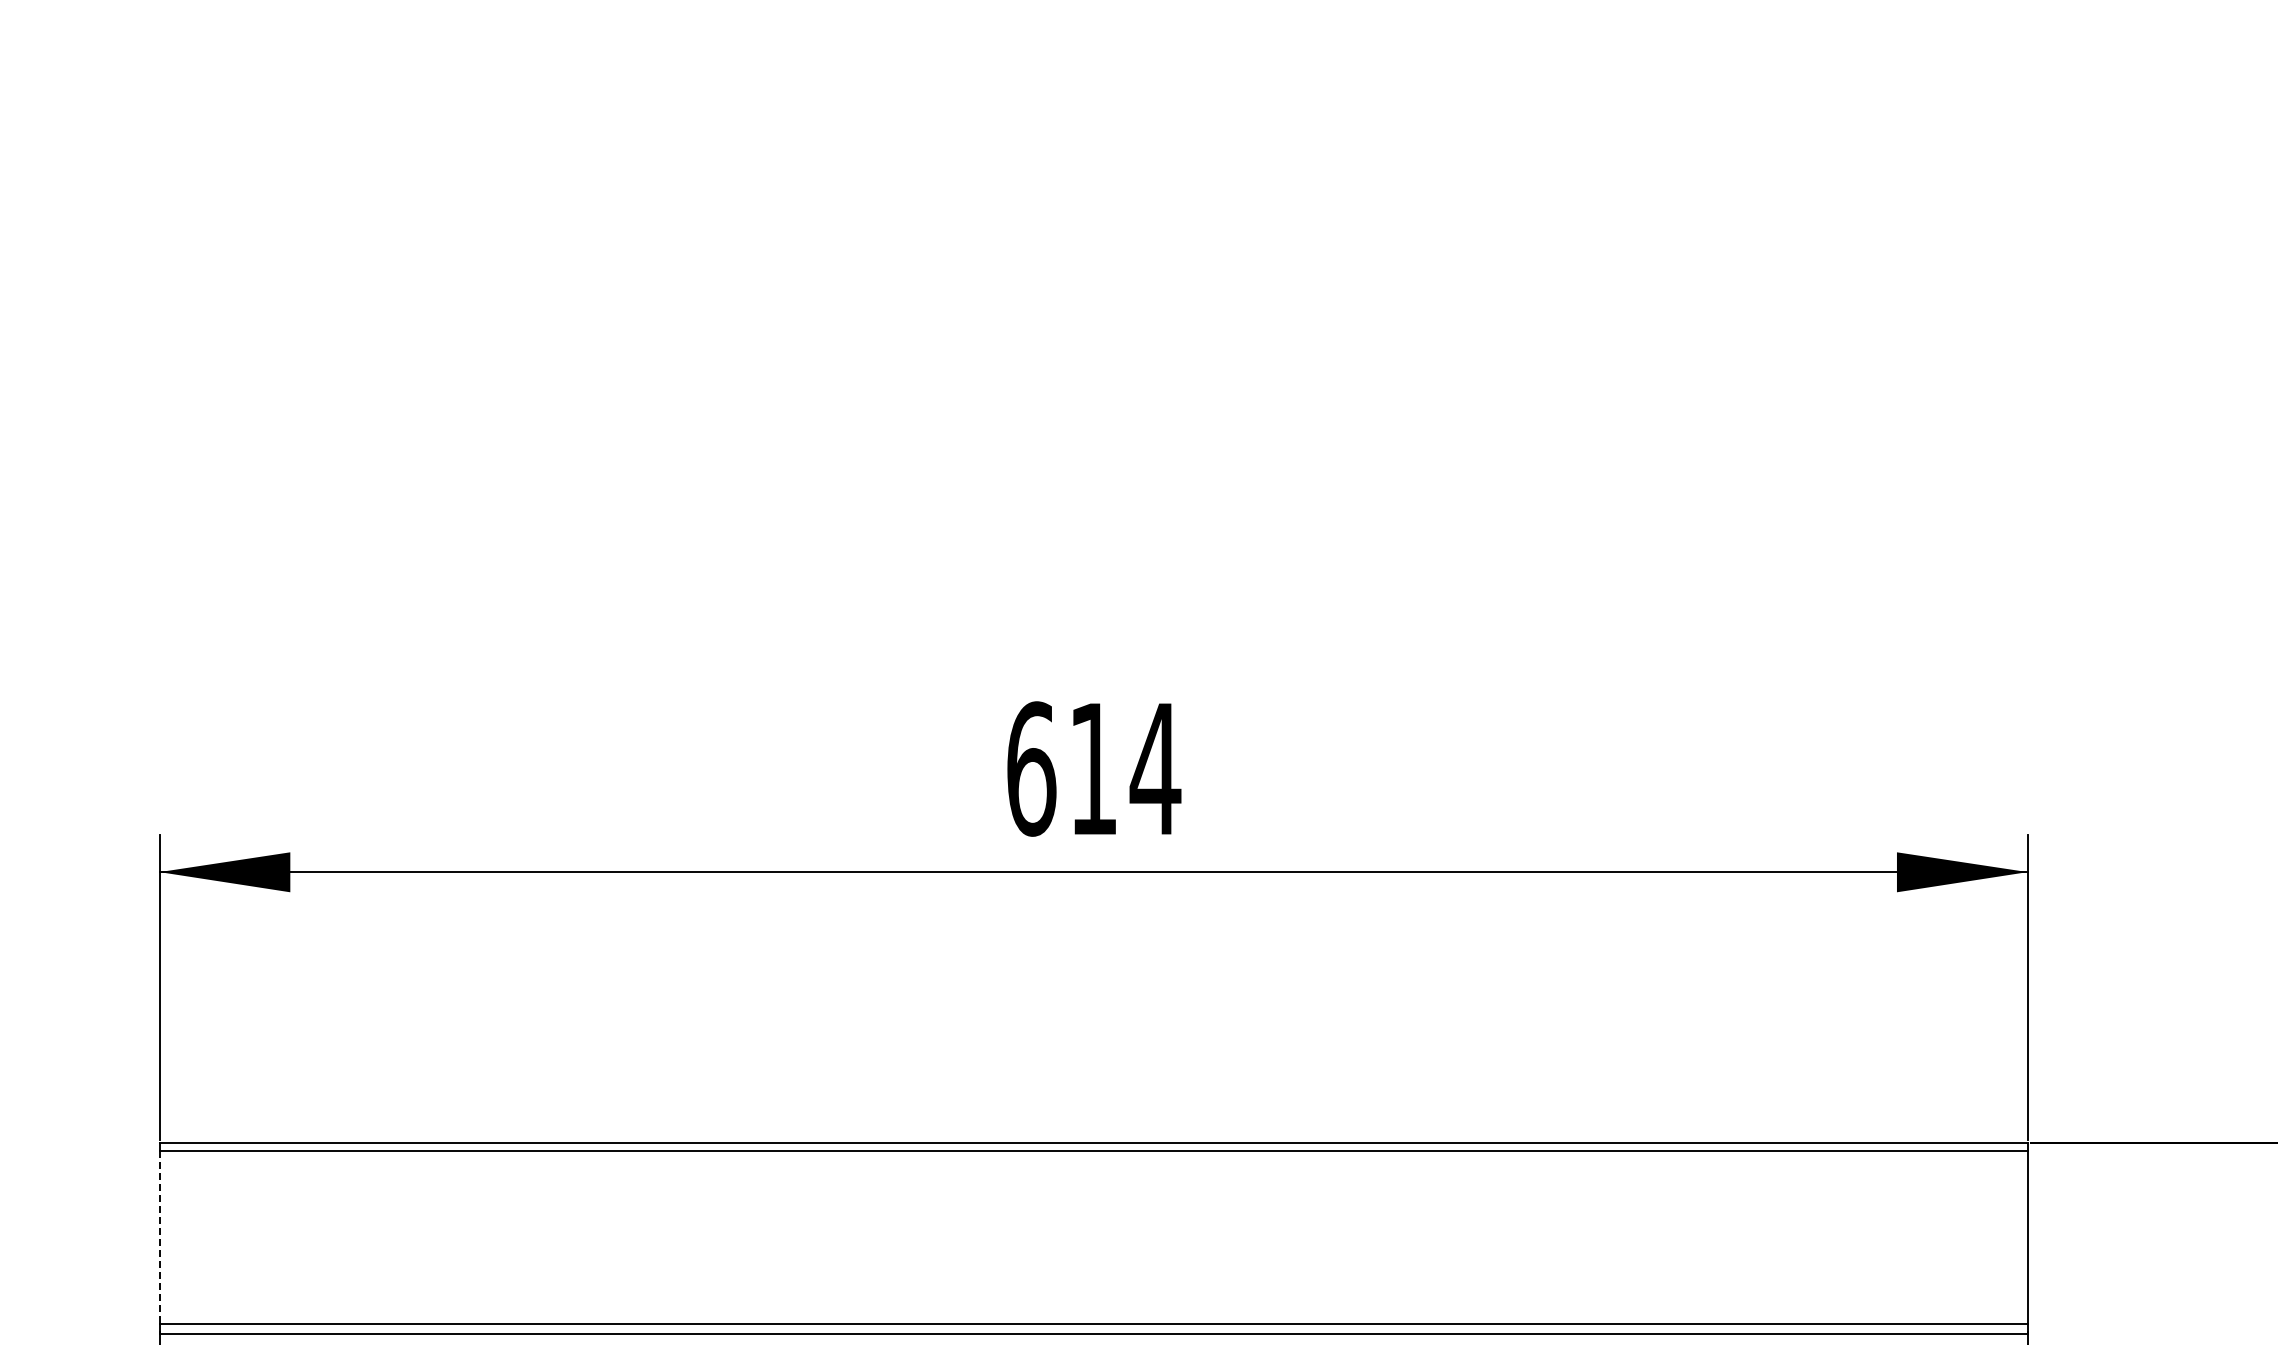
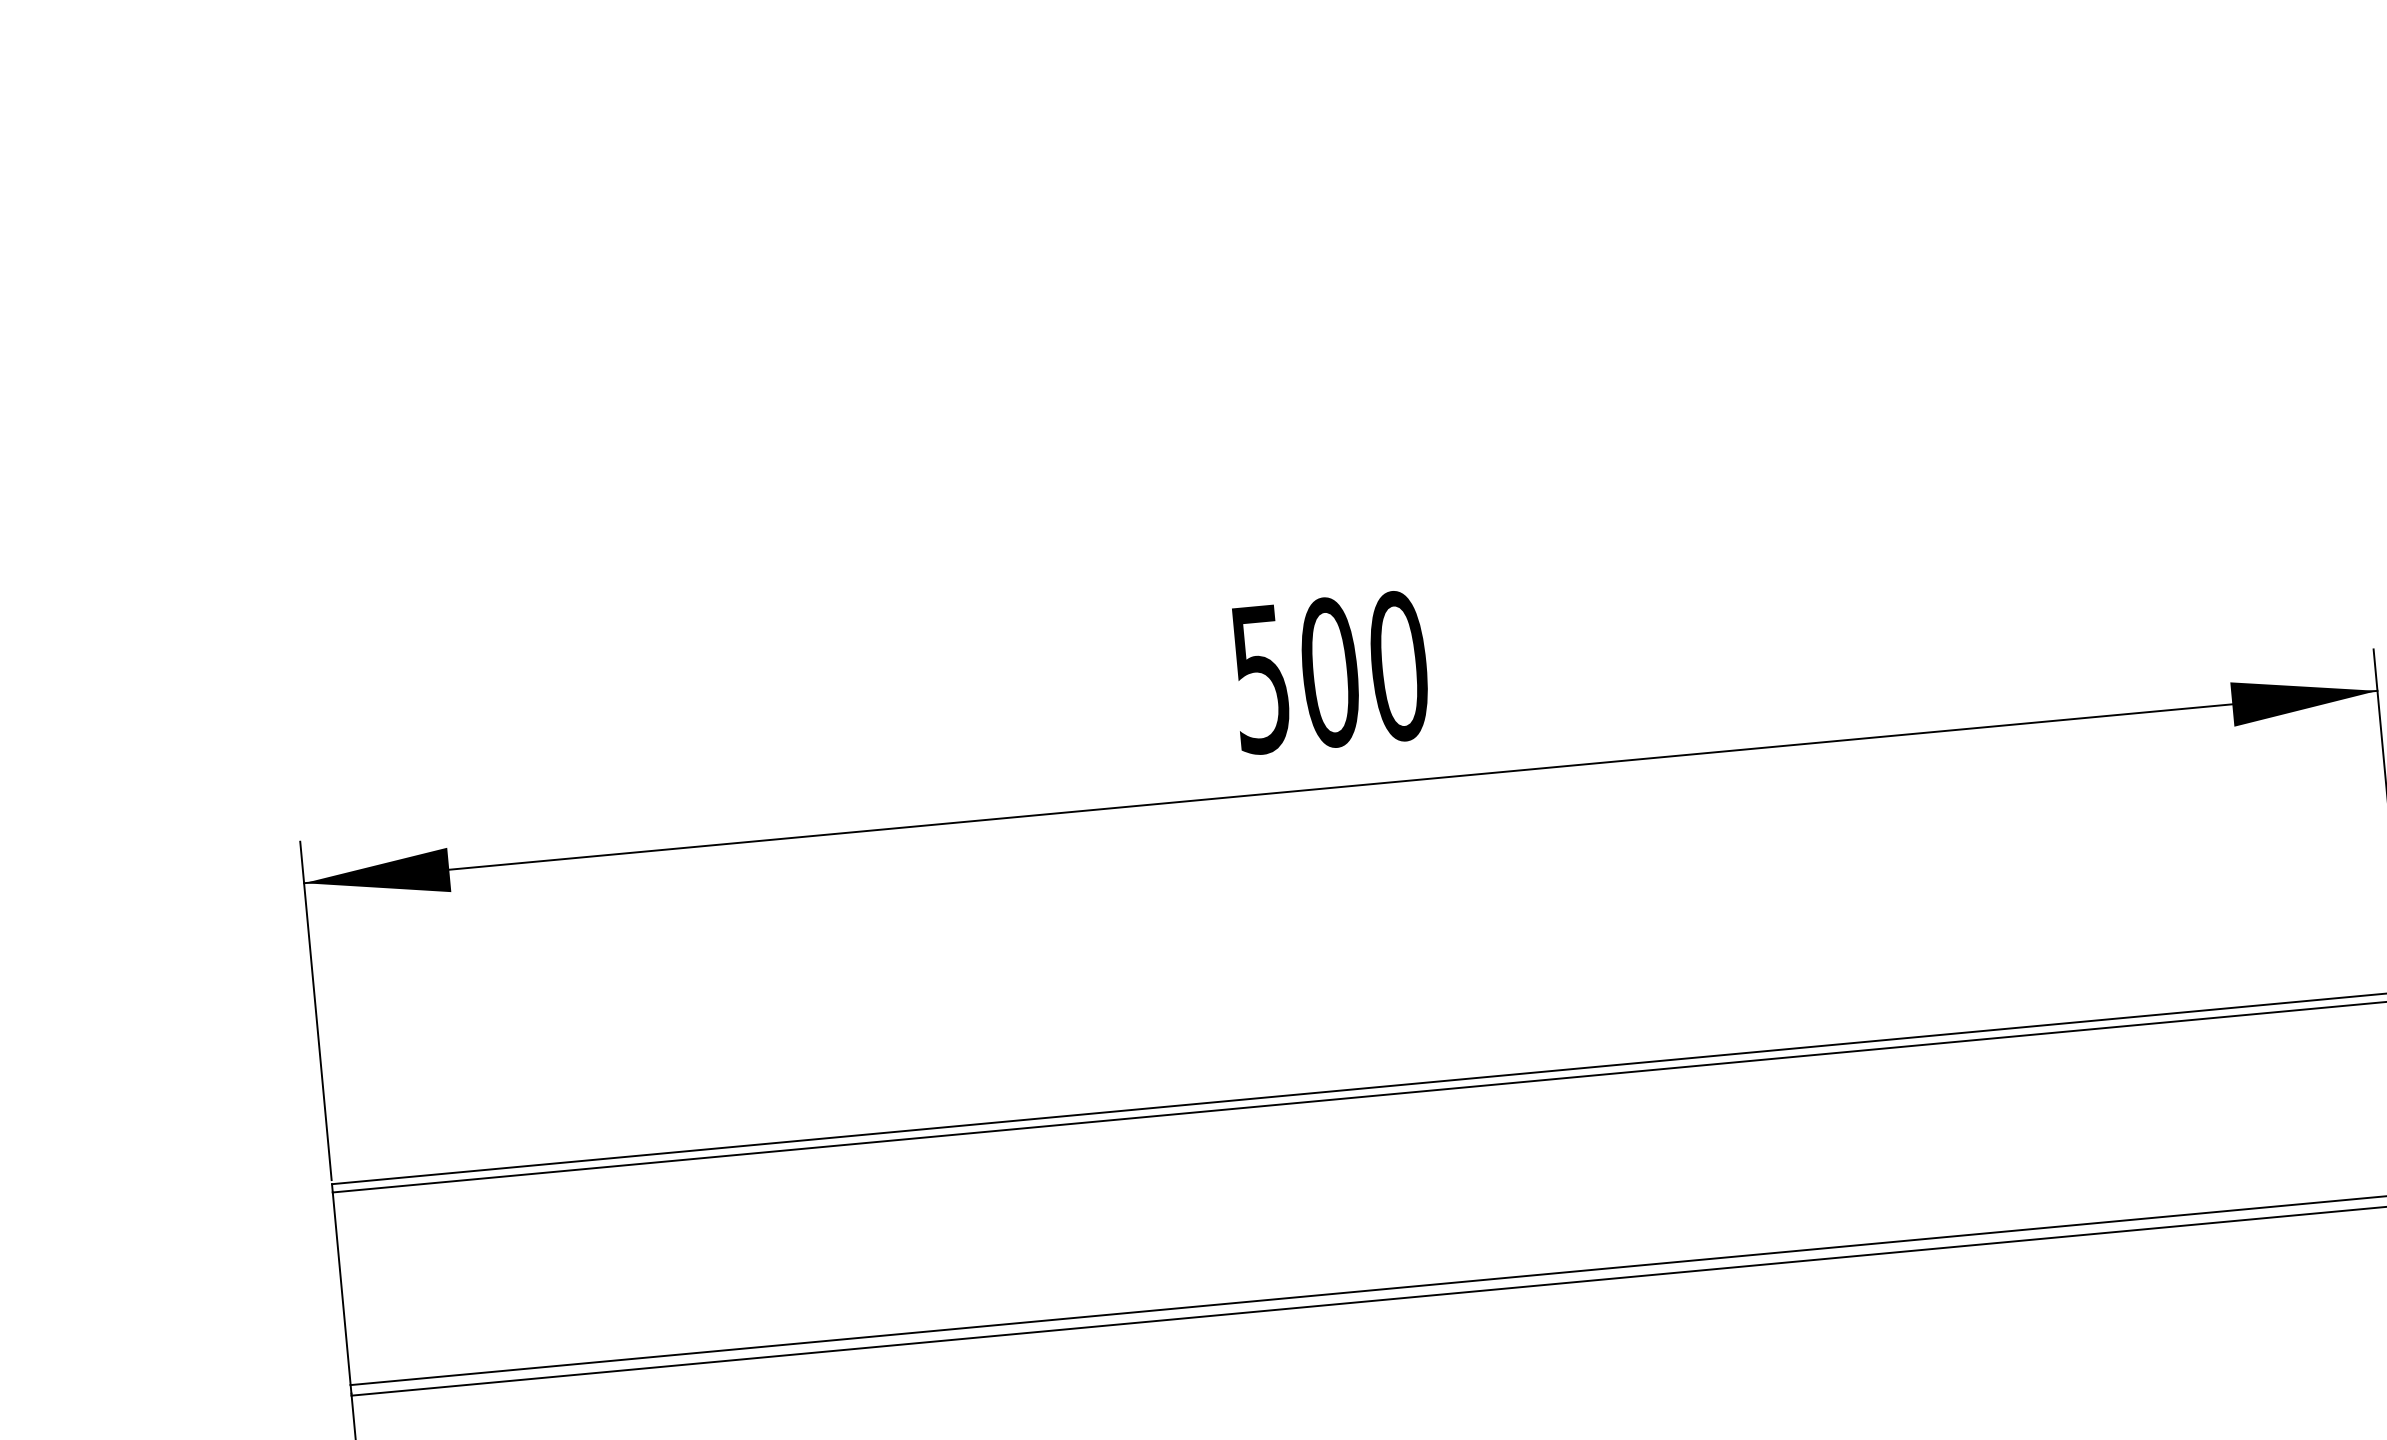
text: (1094, 768) -> (1331, 671), 614 -> 500
line: (159, 1237) -> (341, 1288), dashed -> solid

